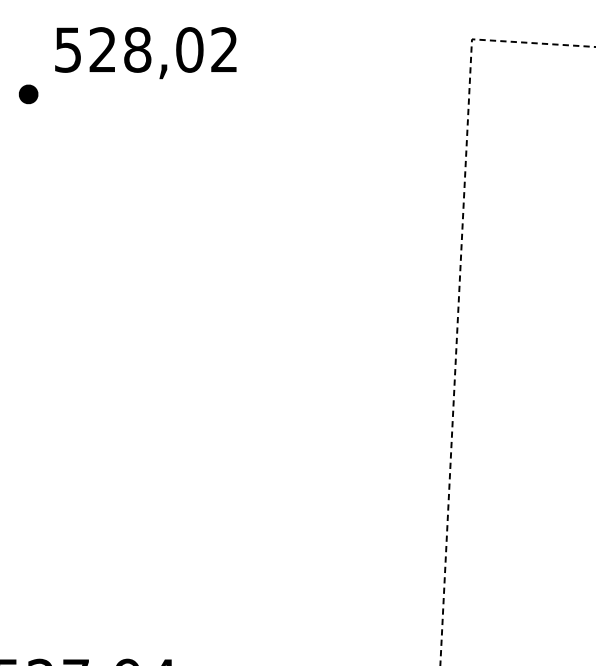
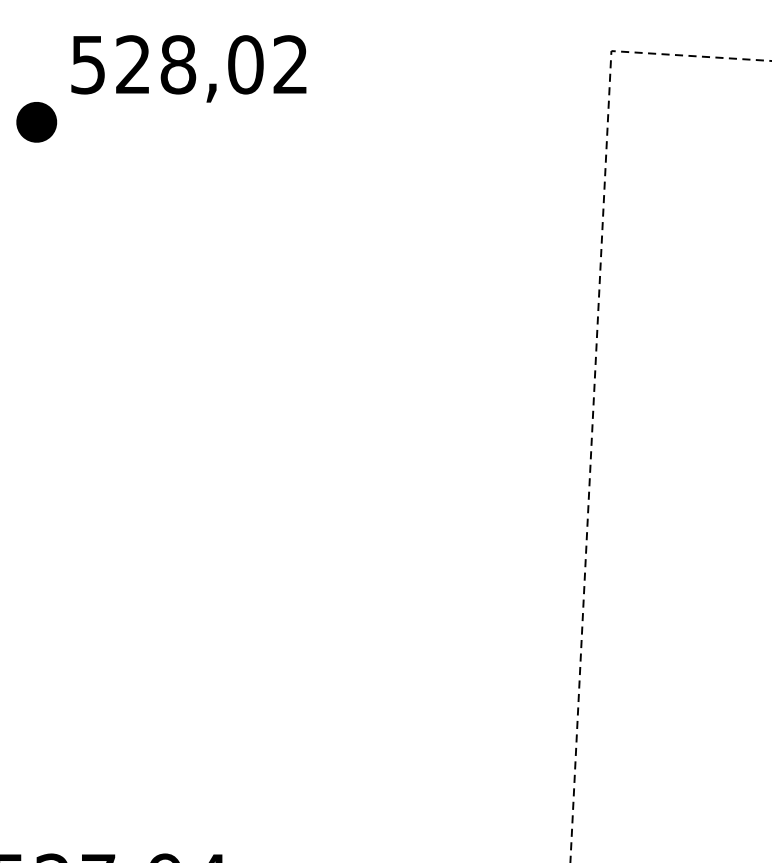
part: (28, 94) -> (36, 122), size x1.6

